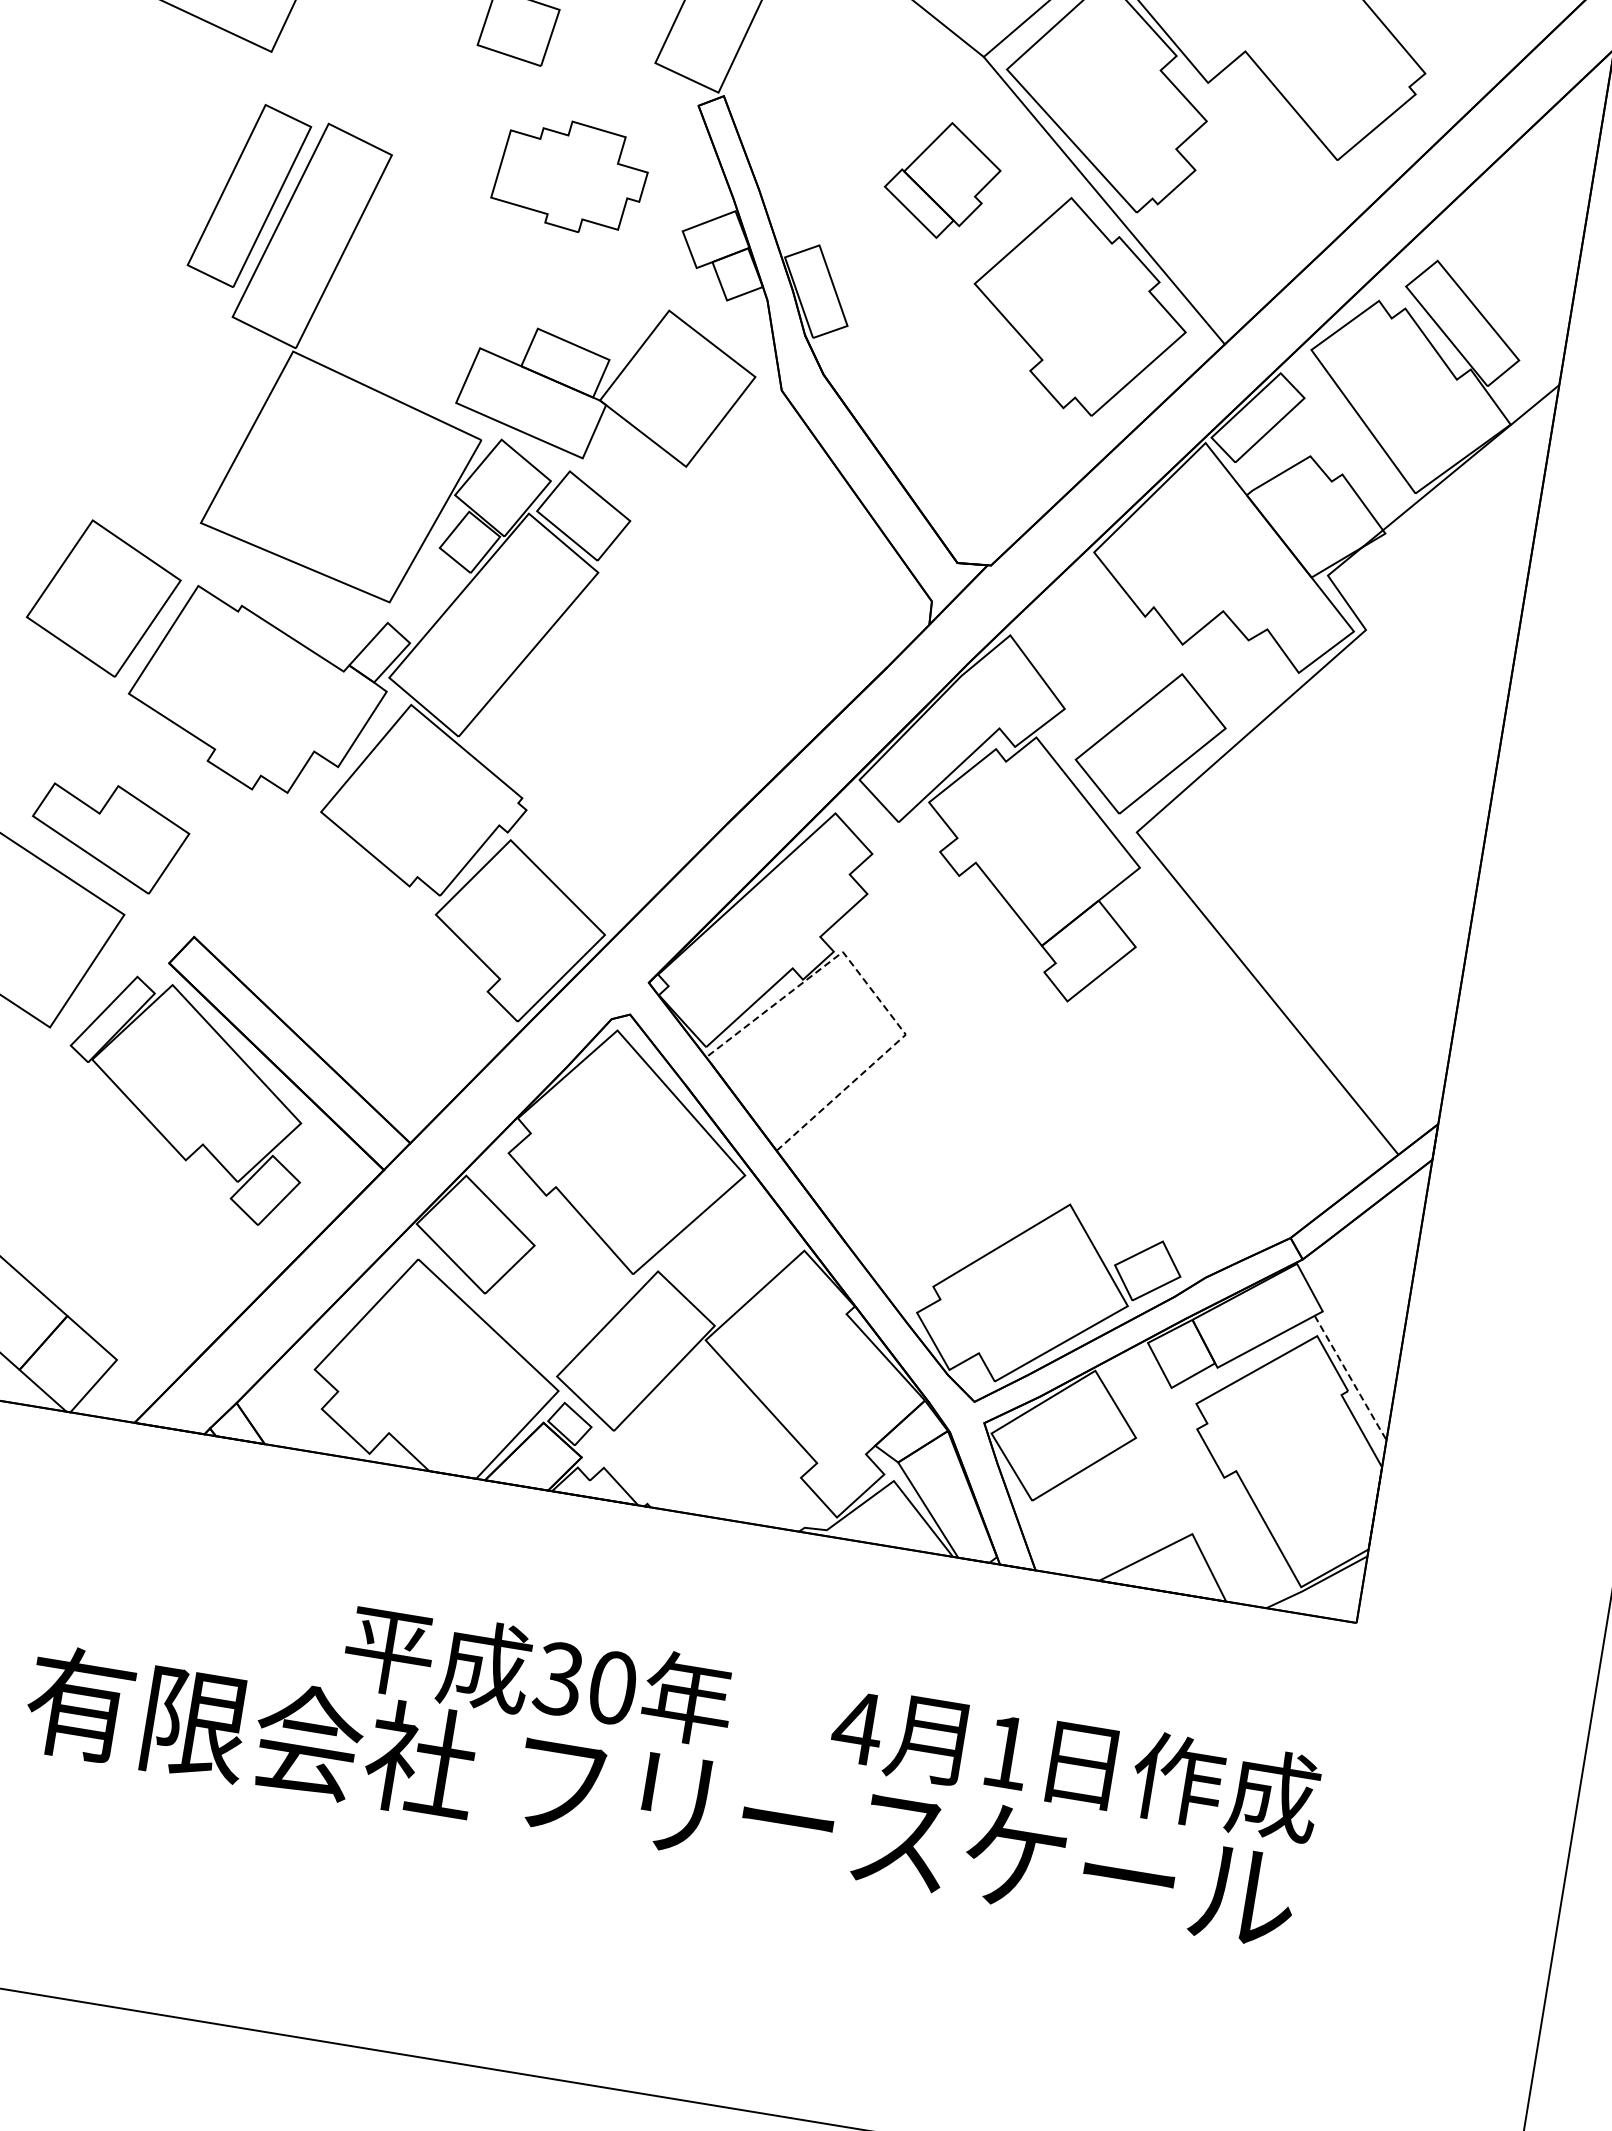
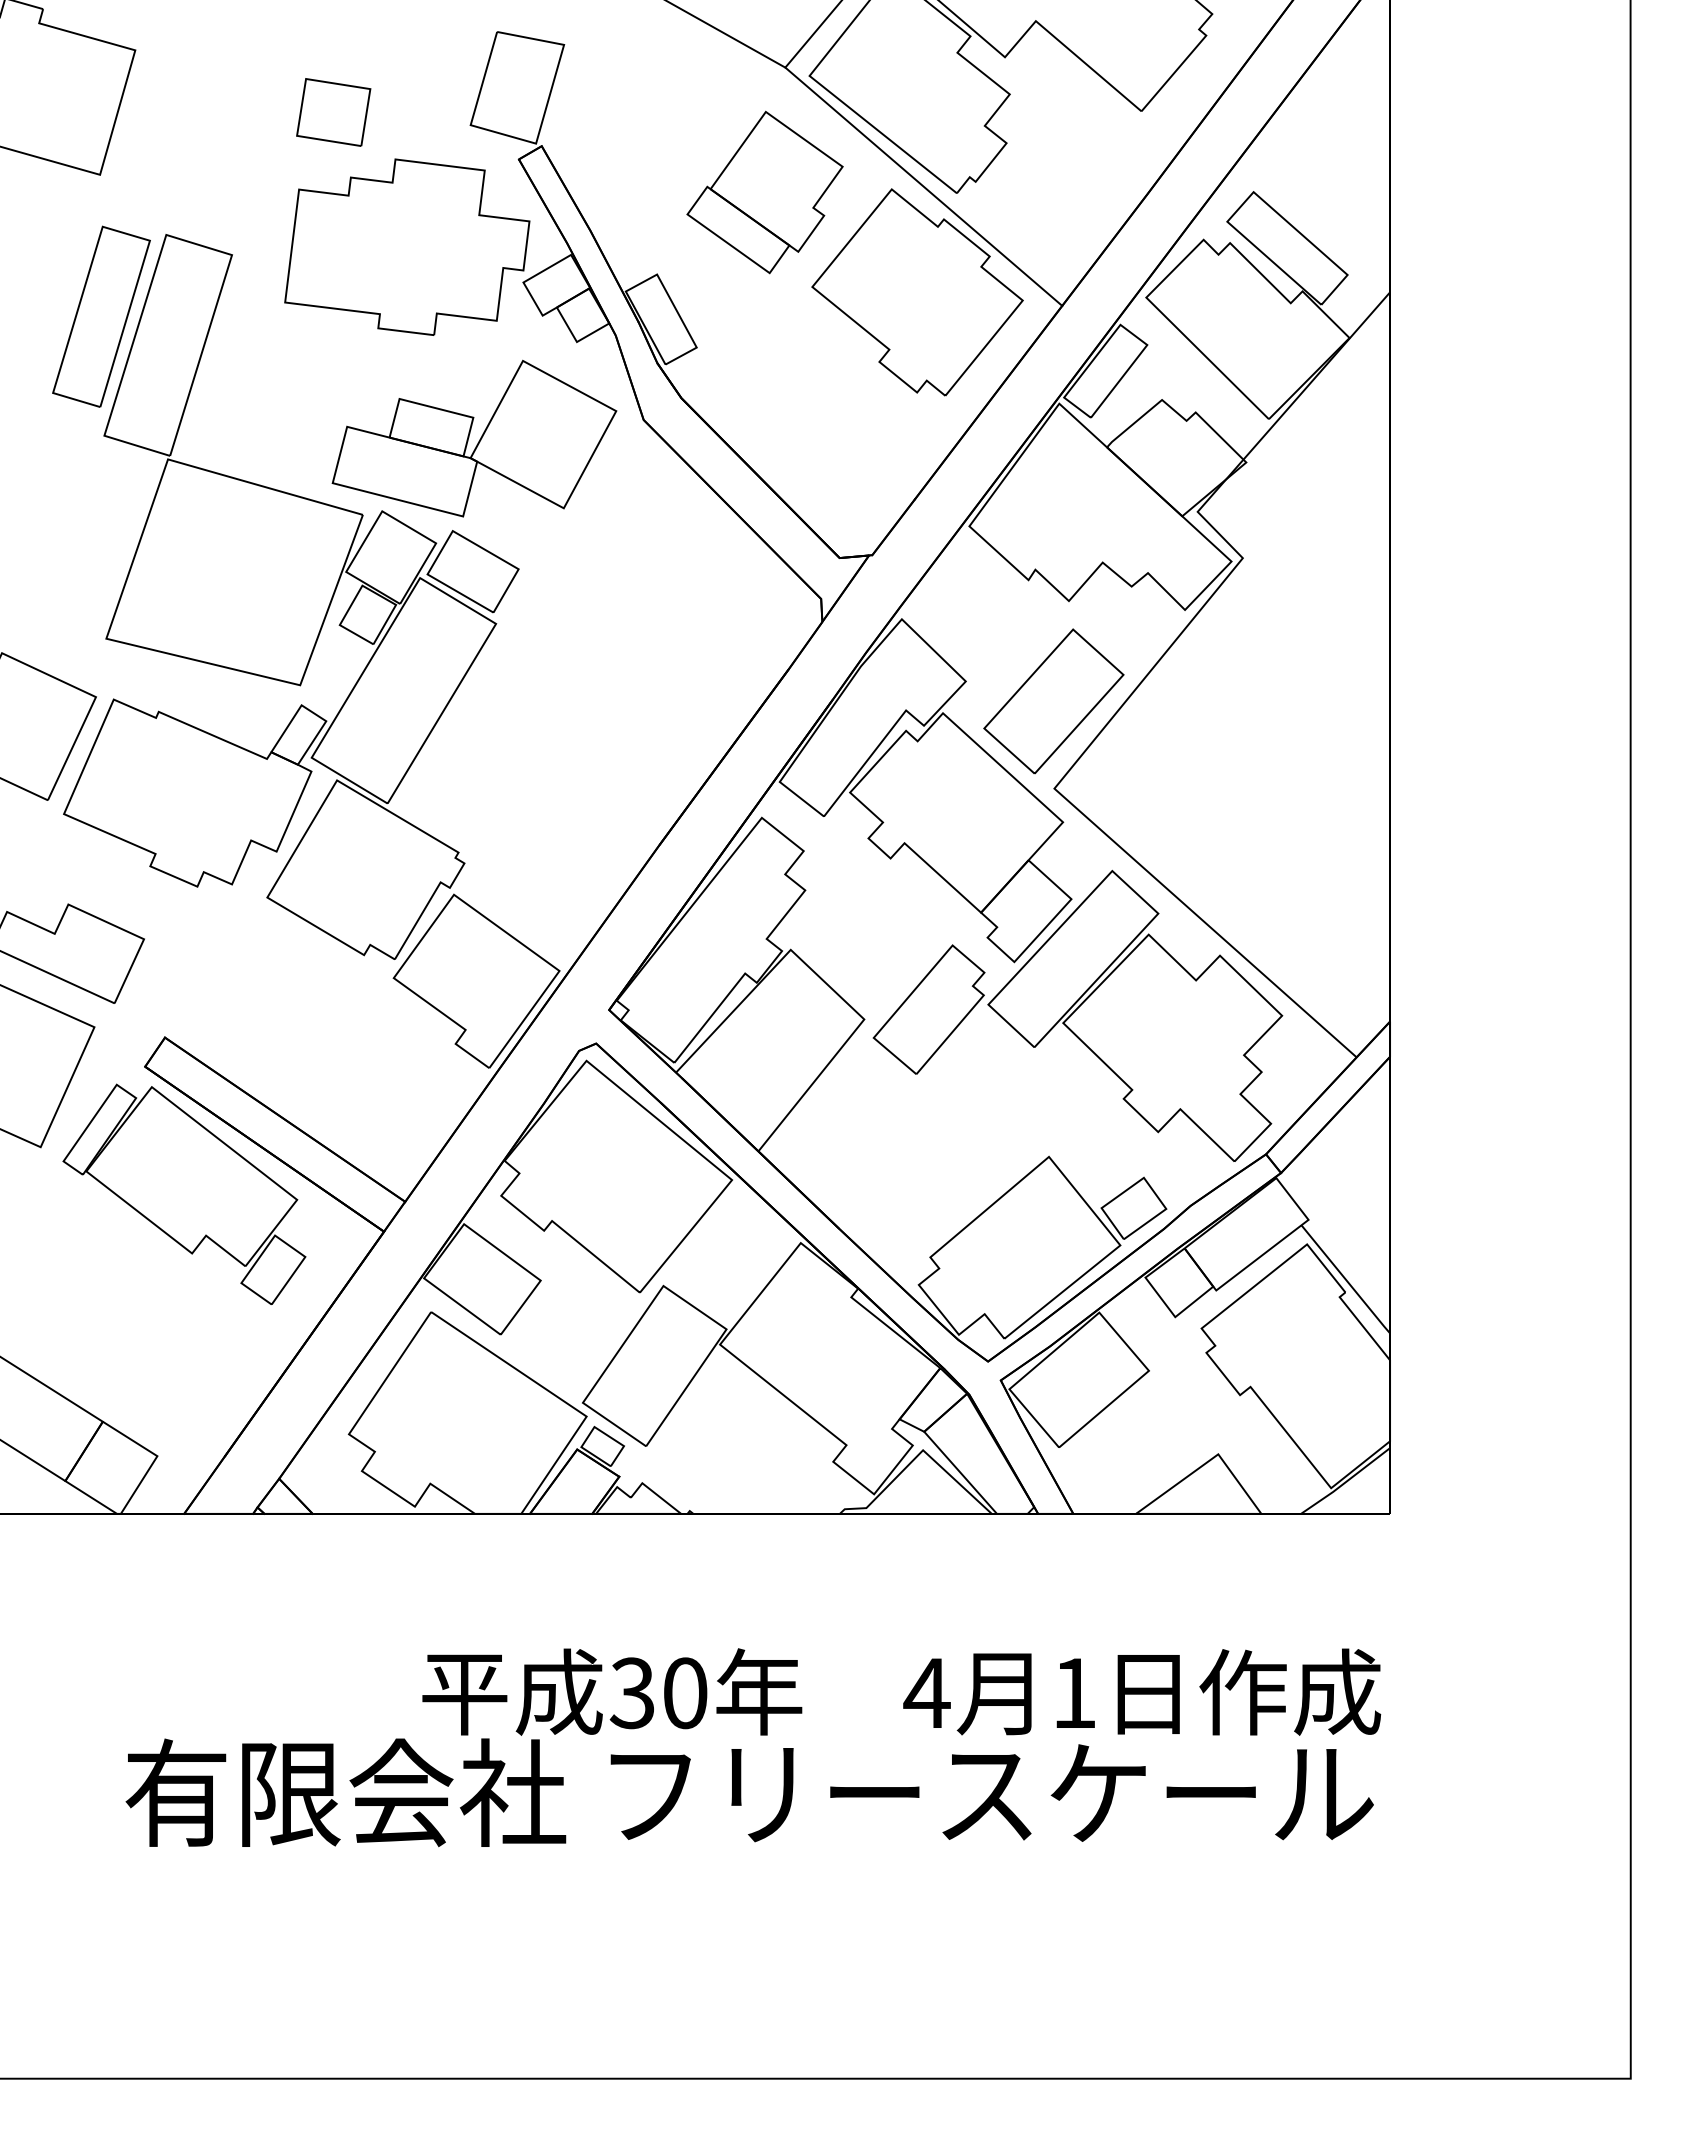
part: (571, 175) -> (407, 246), size x1.67
part: (941, 180) -> (764, 192), size x1.43
line: (874, 993) -> (827, 984), dashed -> solid
part: (1122, 1066) -> (1077, 1015), added
line: (1351, 1379) -> (1346, 1280), dashed -> solid

